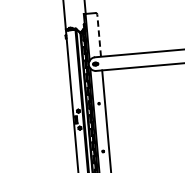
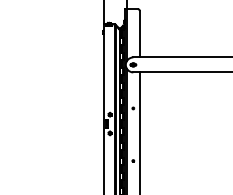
line: (98, 35) -> (139, 33), dashed -> solid

